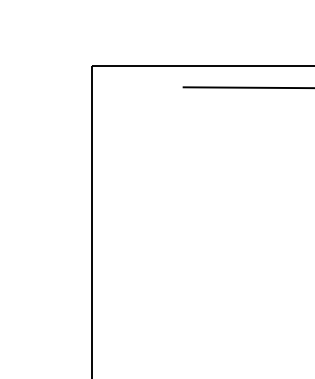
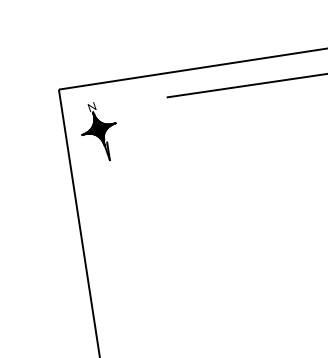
part: (120, 107) -> (99, 131), added

